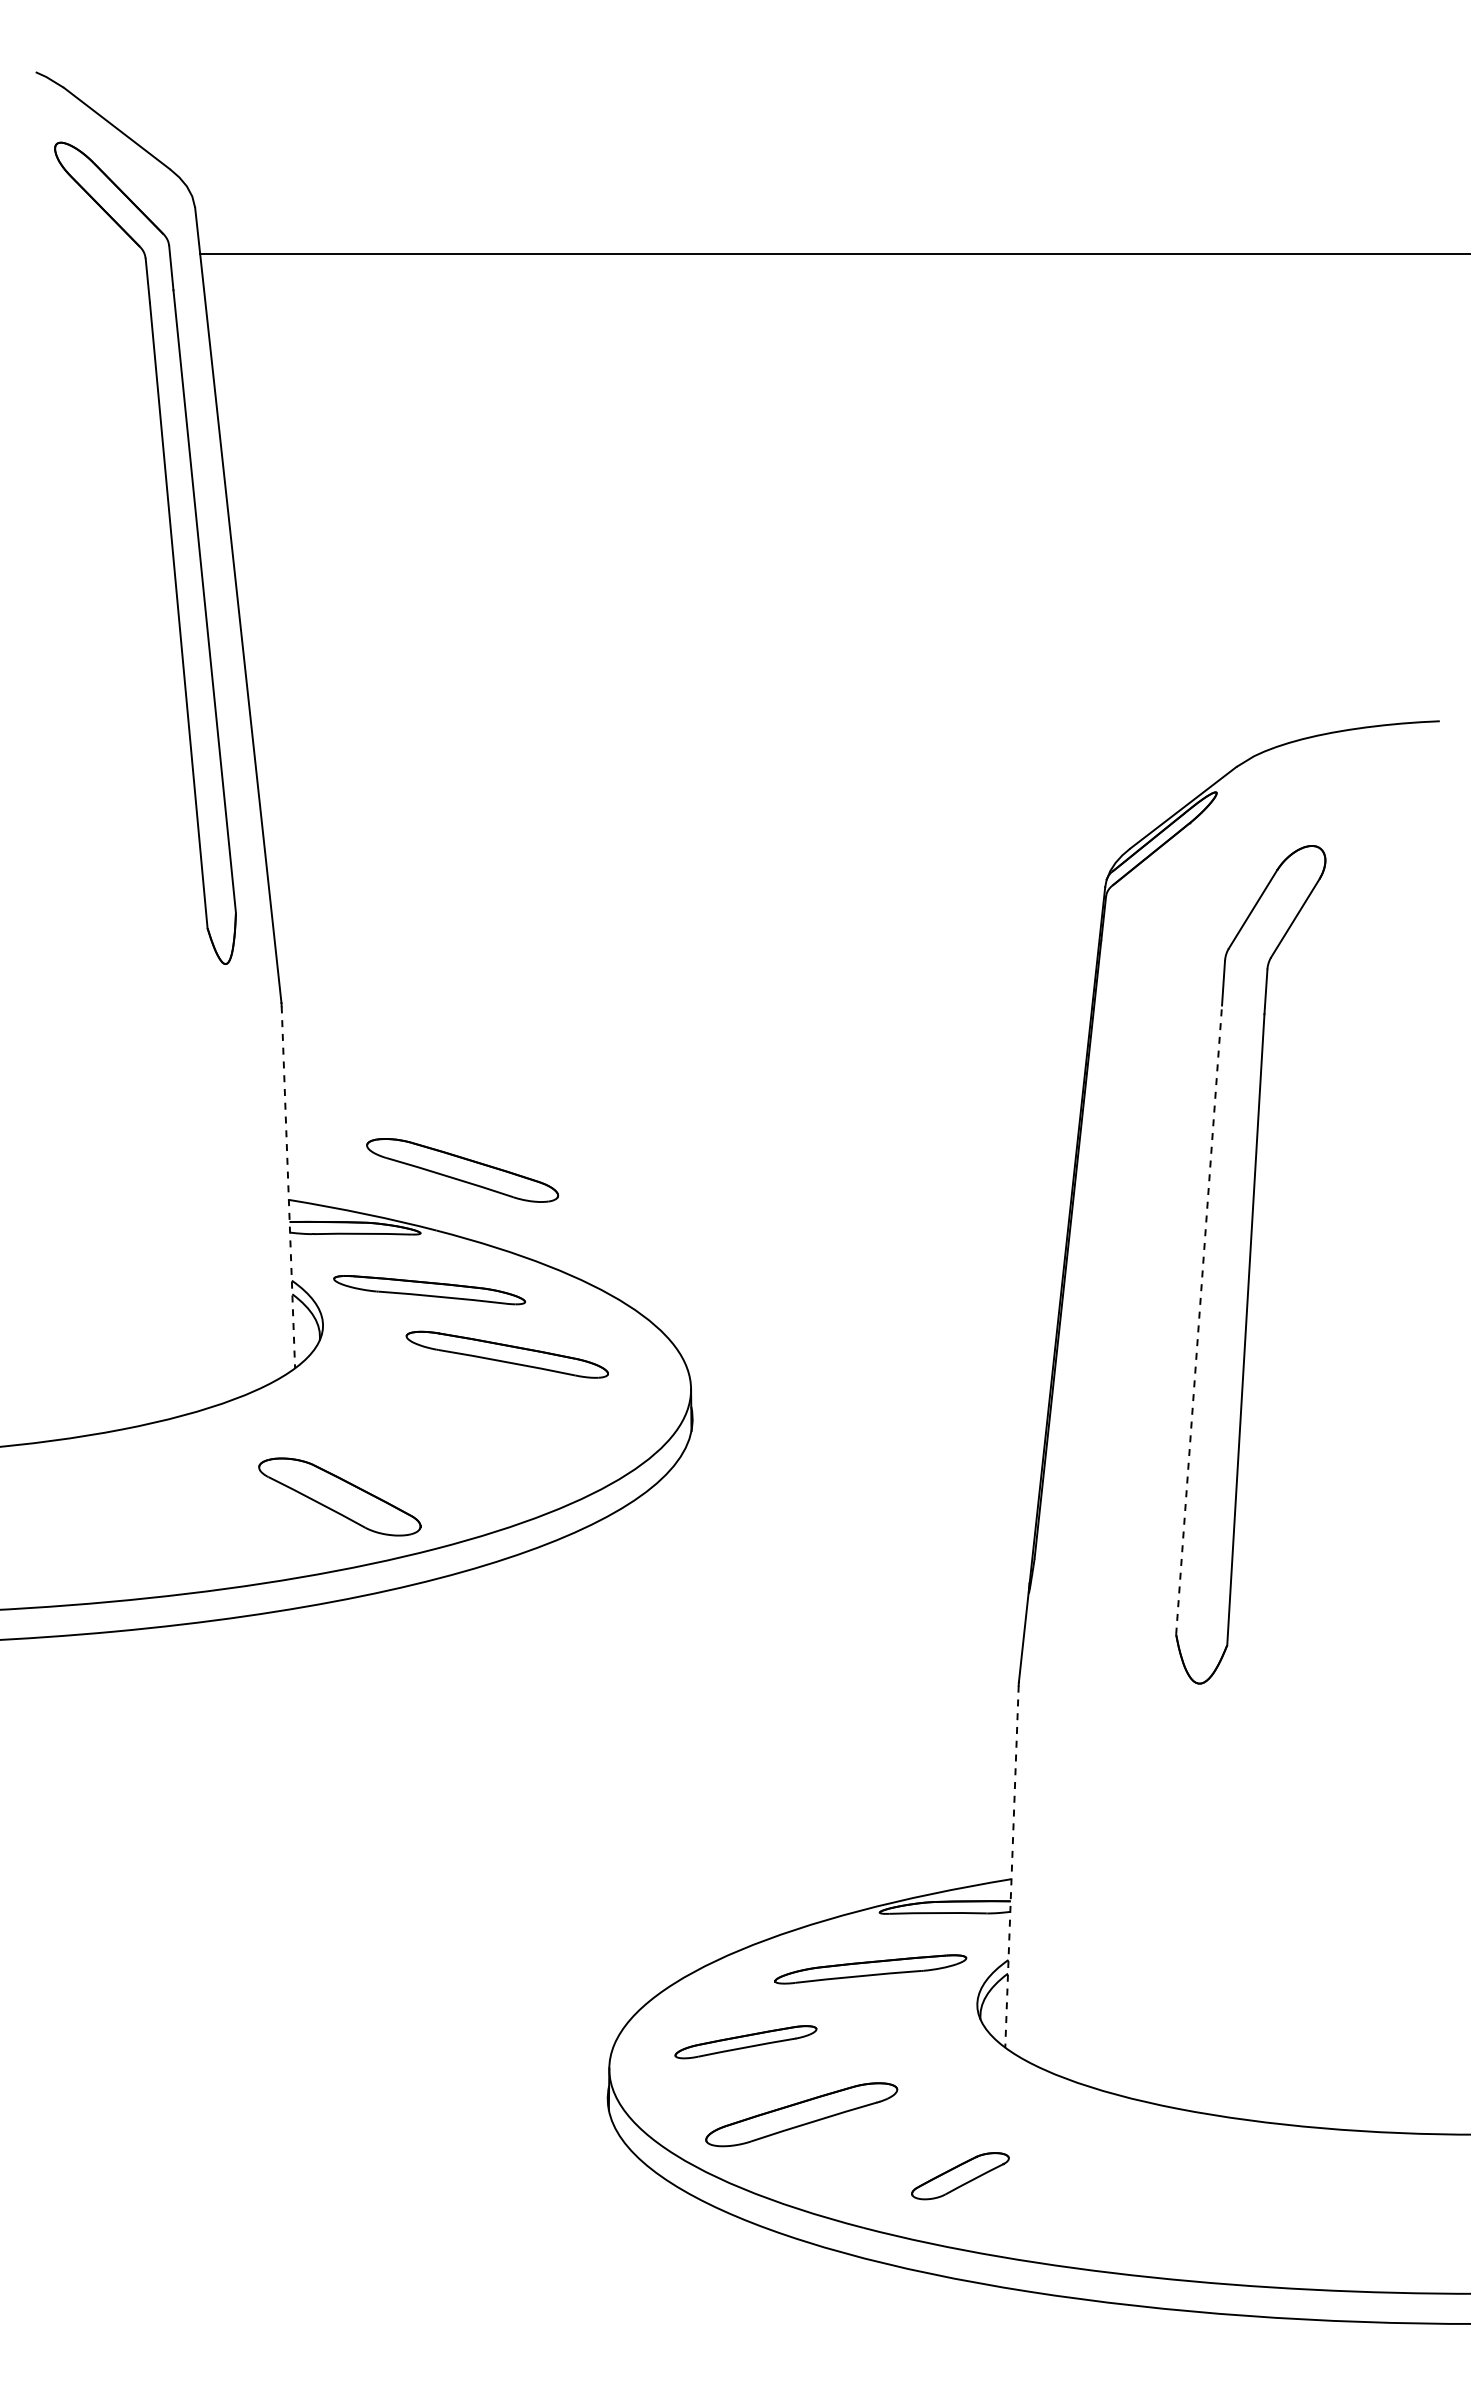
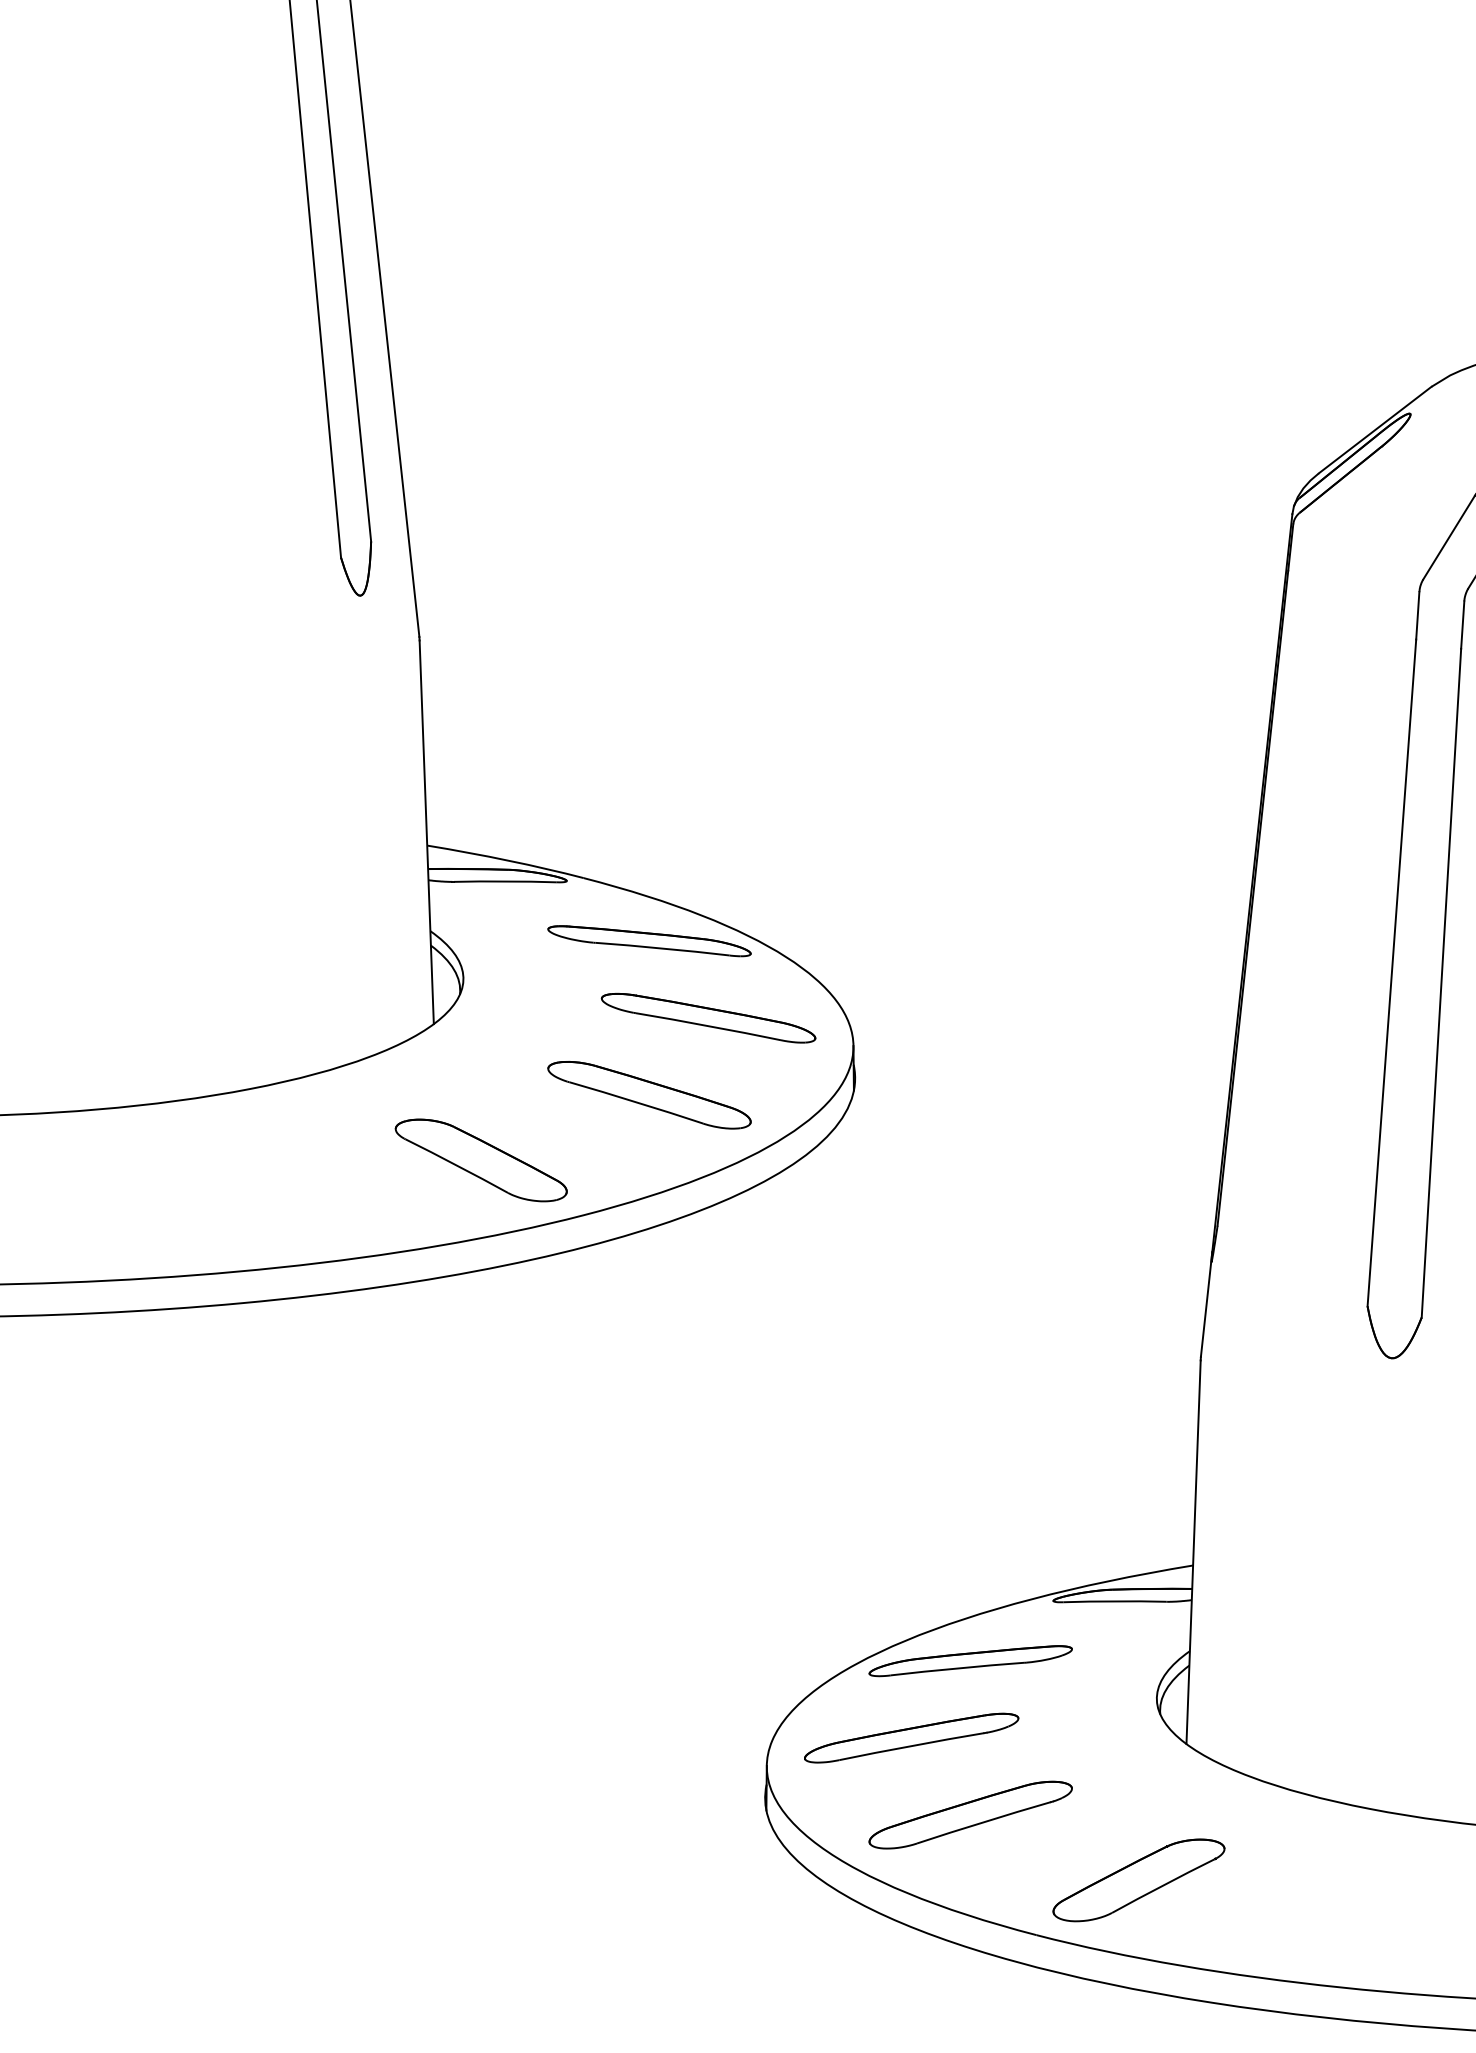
part: (462, 1170) -> (649, 1095), moved
line: (288, 1187) -> (426, 832), dashed -> solid
part: (429, 1290) -> (649, 941), moved
line: (1199, 1319) -> (1392, 972), dashed -> solid
part: (506, 1354) -> (707, 1017), moved
line: (1011, 1867) -> (1193, 1553), dashed -> solid
part: (870, 1969) -> (970, 1661), moved
part: (745, 2042) -> (911, 1738), size x1.43
part: (960, 2175) -> (1139, 1879), size x1.67

